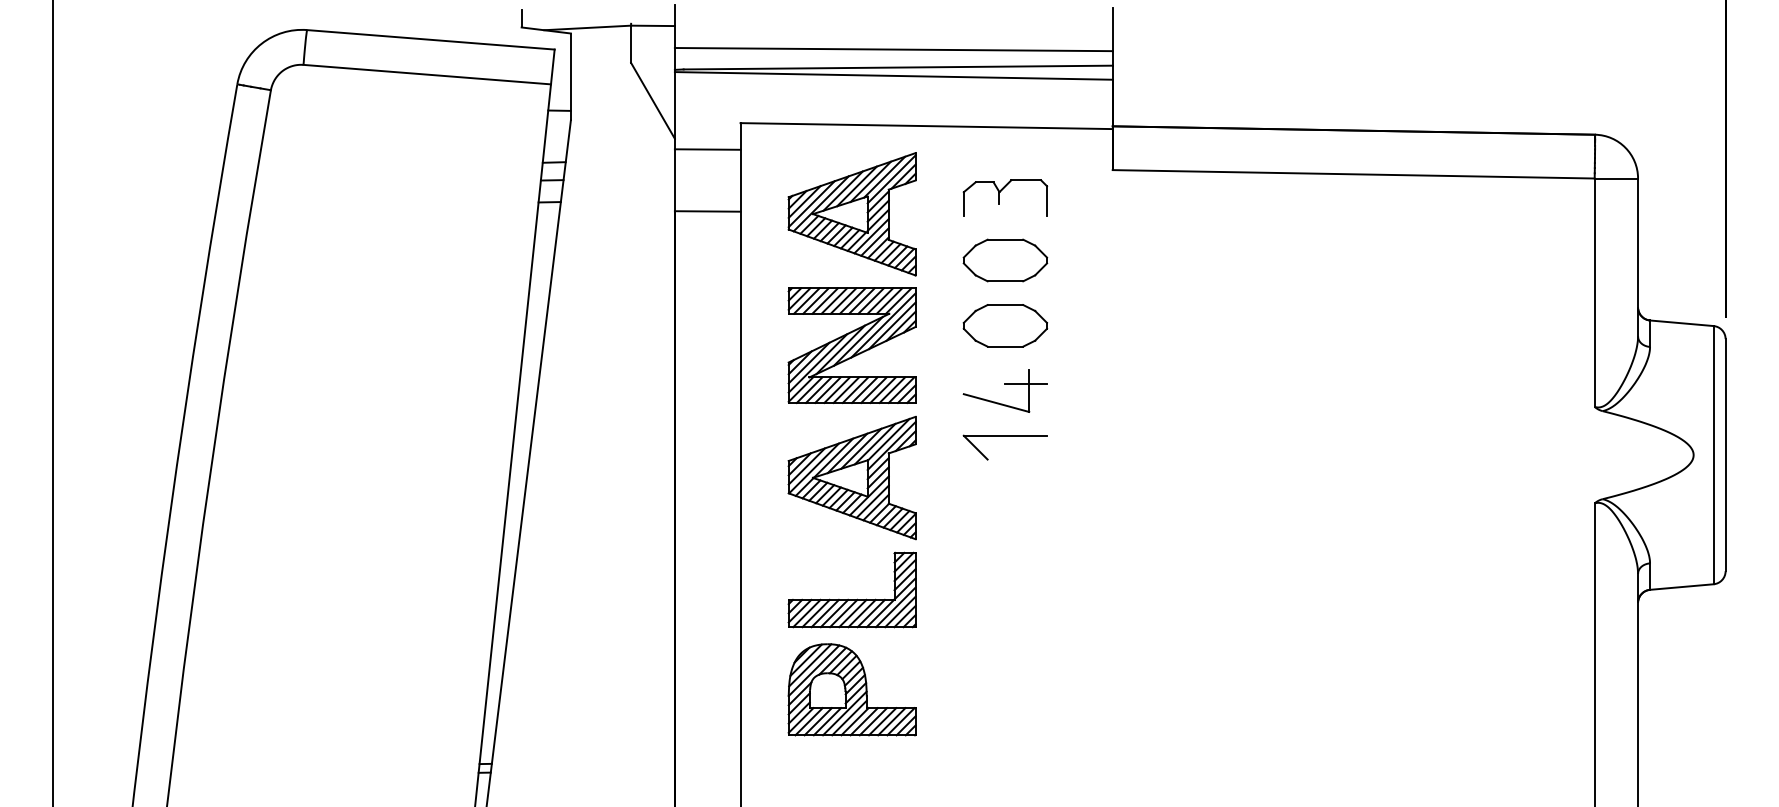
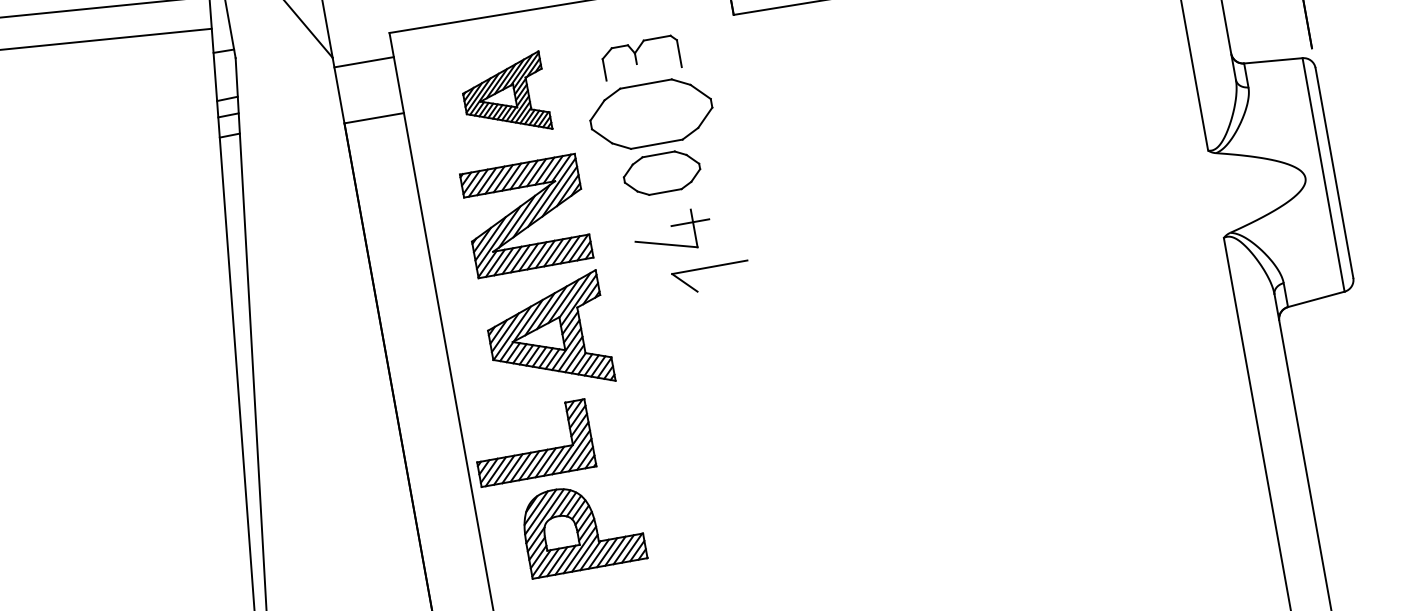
part: (851, 214) -> (504, 97), size x0.7
part: (1005, 260) -> (651, 114), size x1.6
part: (1004, 436) -> (709, 268), moved
part: (848, 598) -> (531, 451), moved

